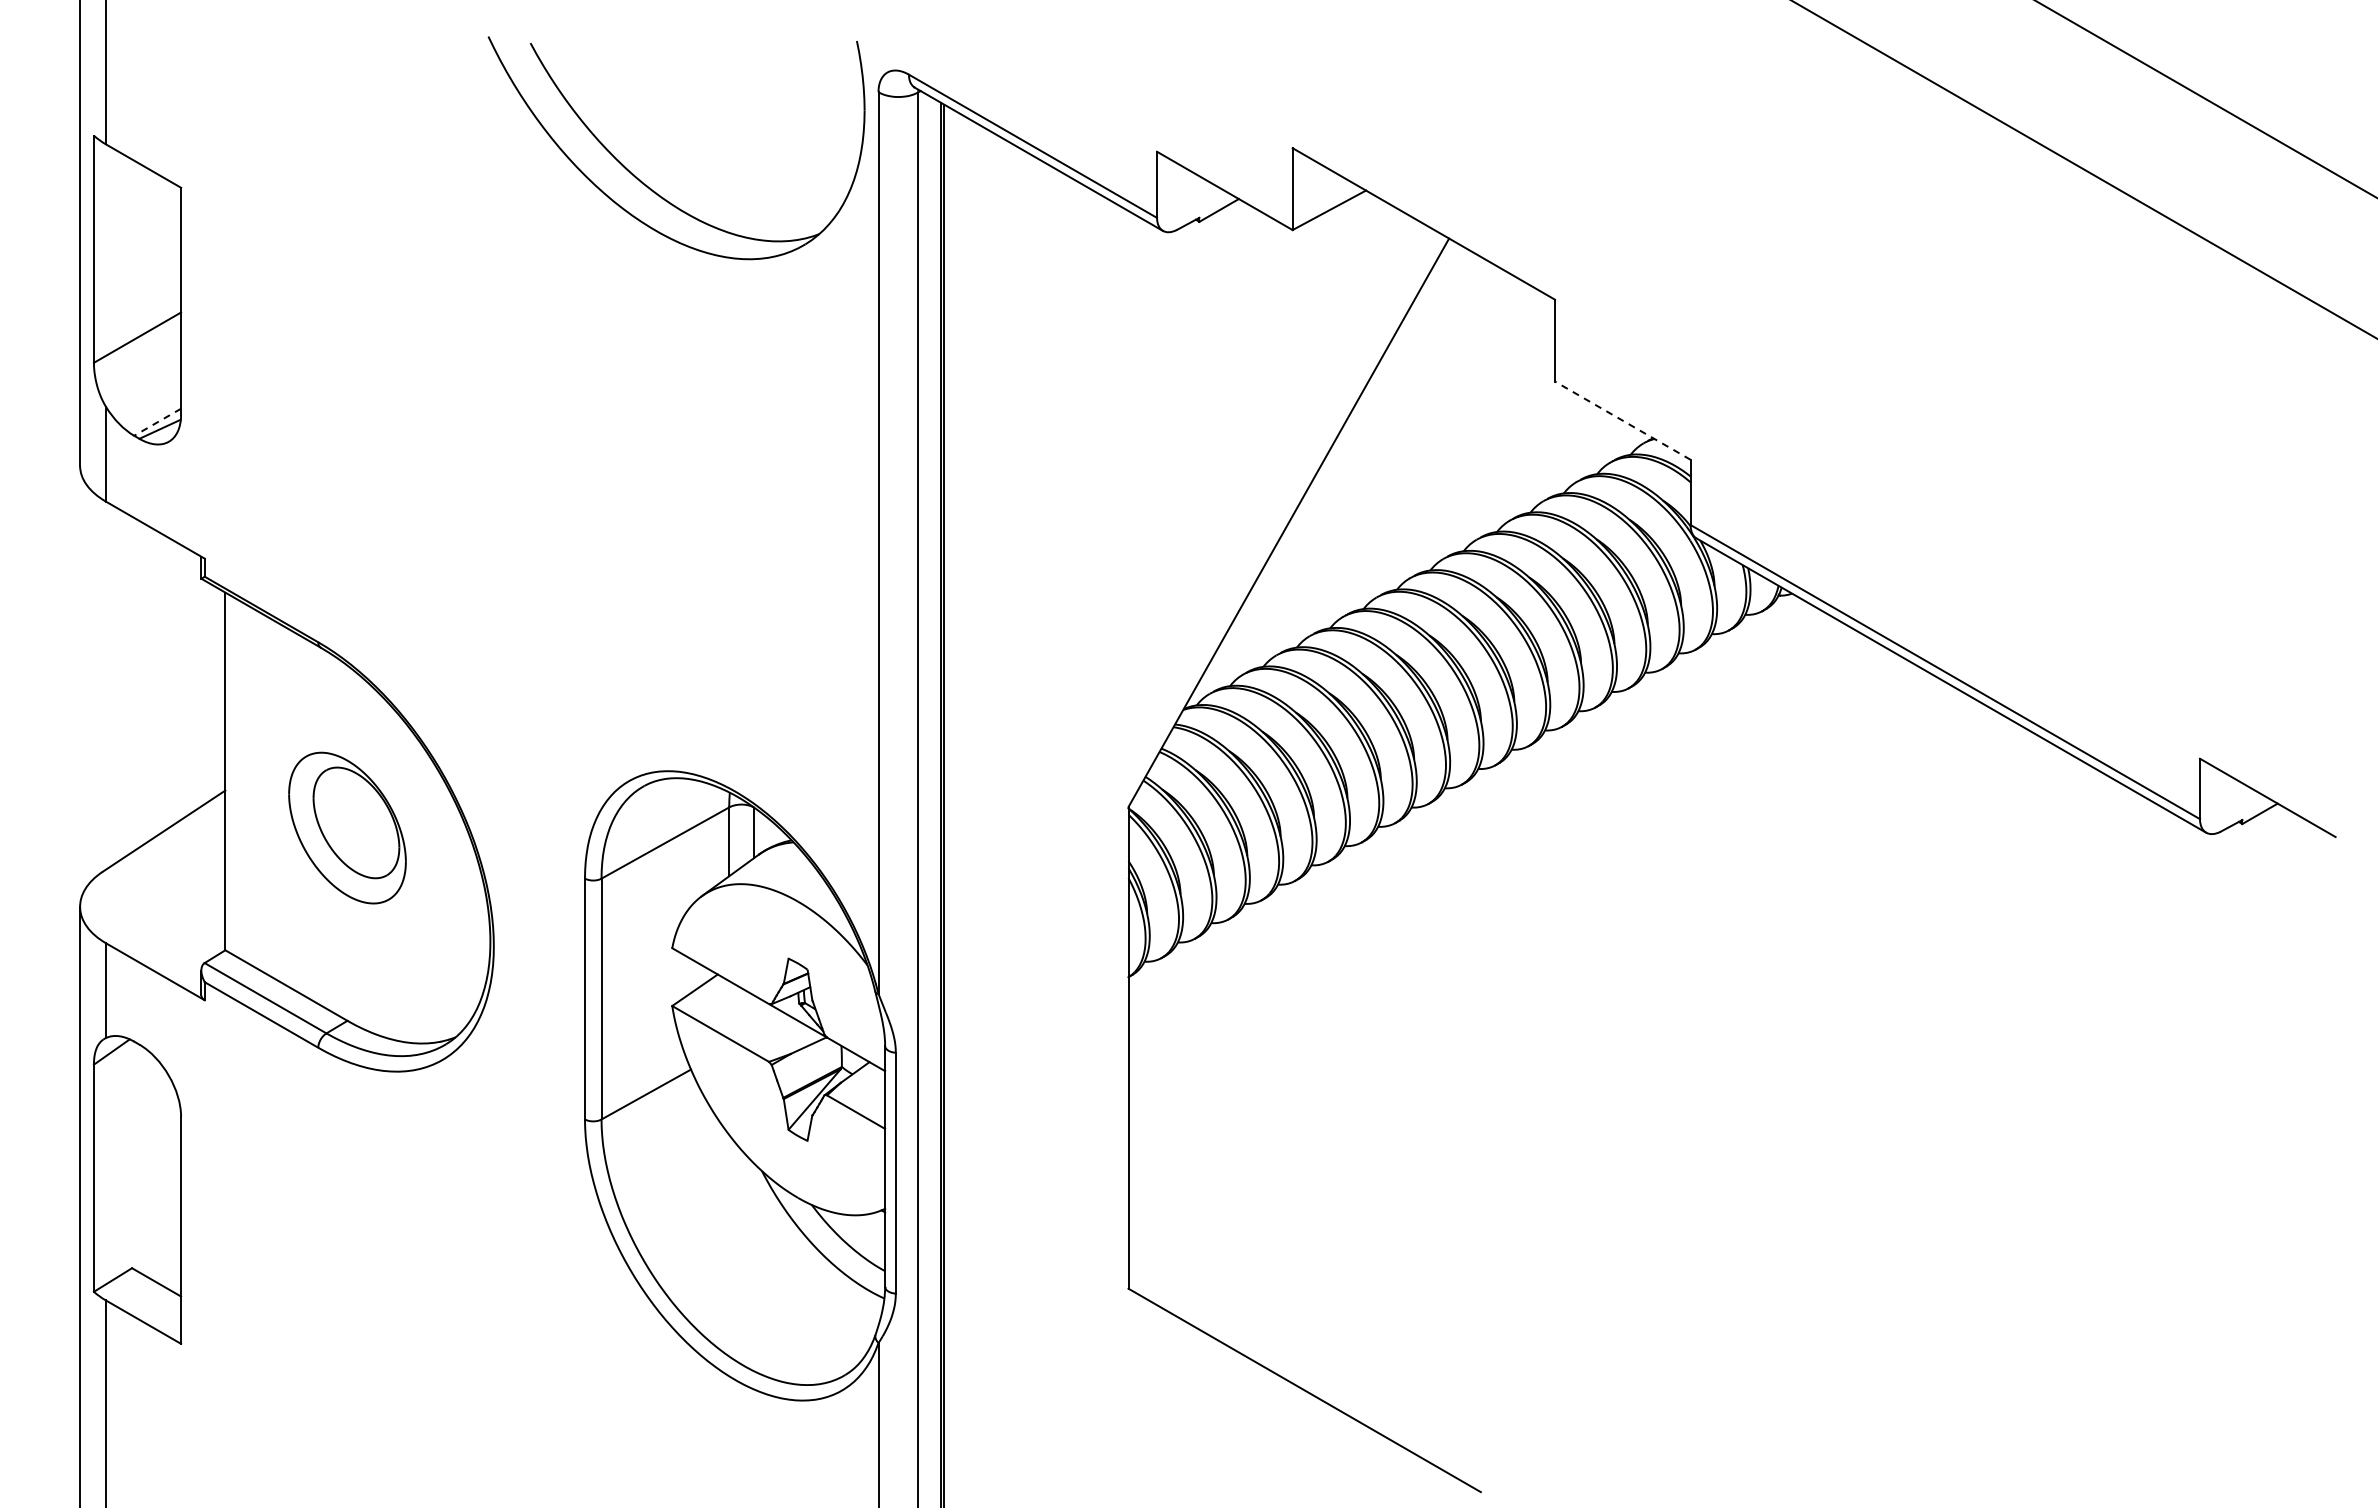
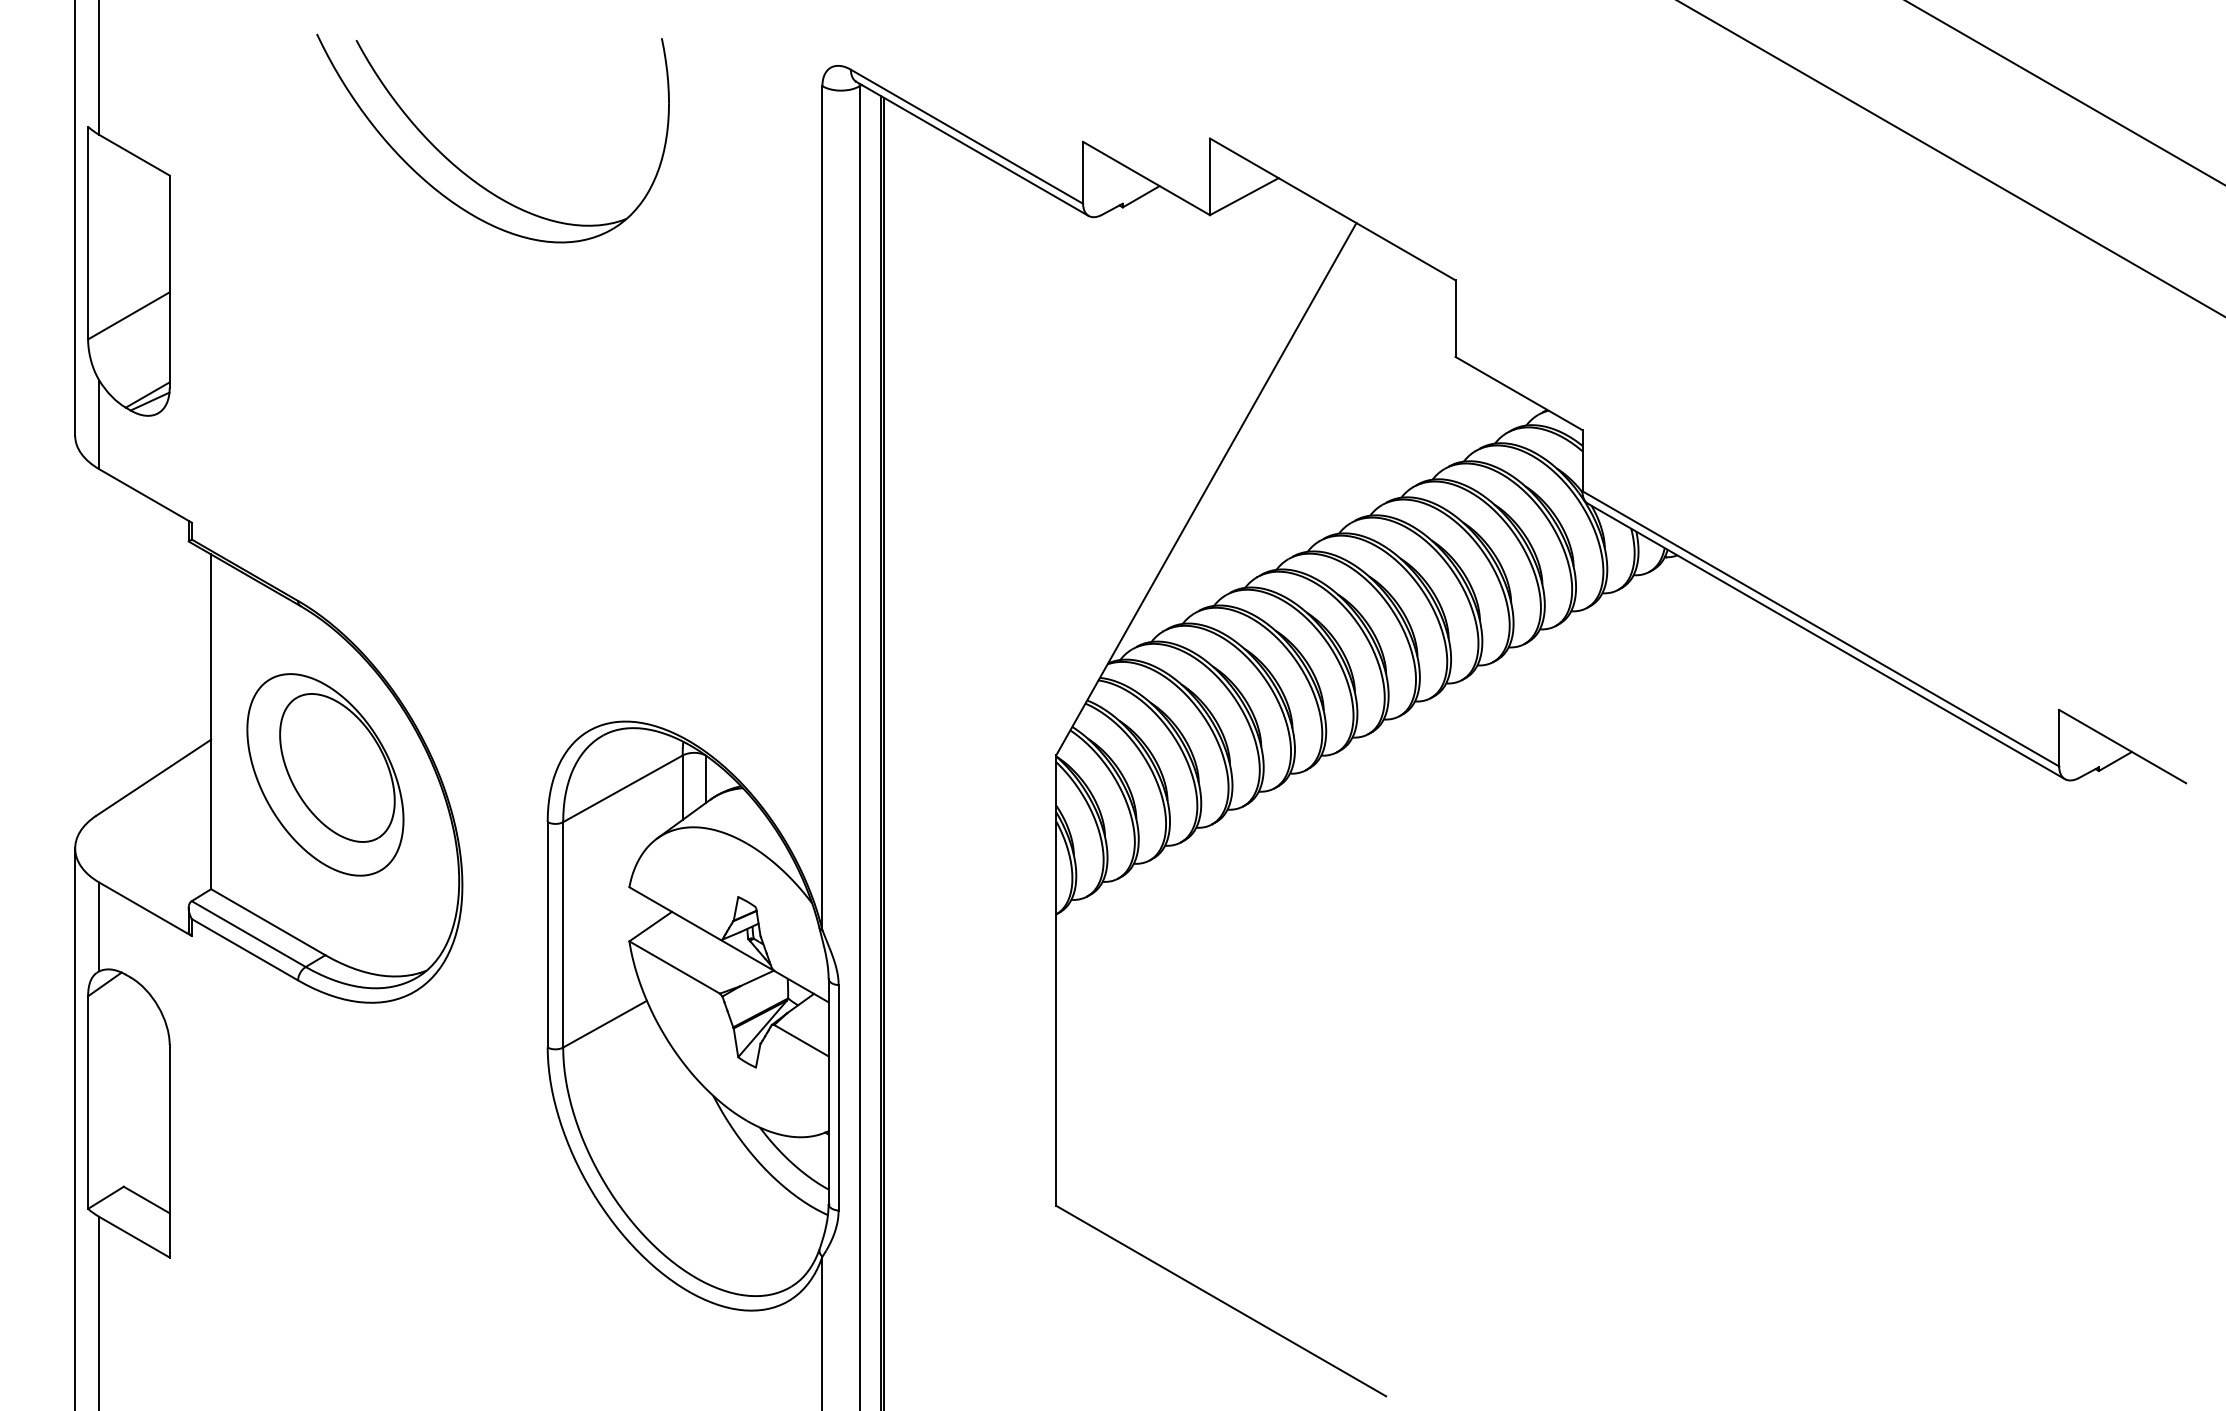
part: (646, 184) -> (464, 172), moved
line: (1622, 420) -> (1518, 393), dashed -> solid
line: (157, 422) -> (147, 395), dashed -> solid
part: (347, 827) -> (325, 774), size x1.43

